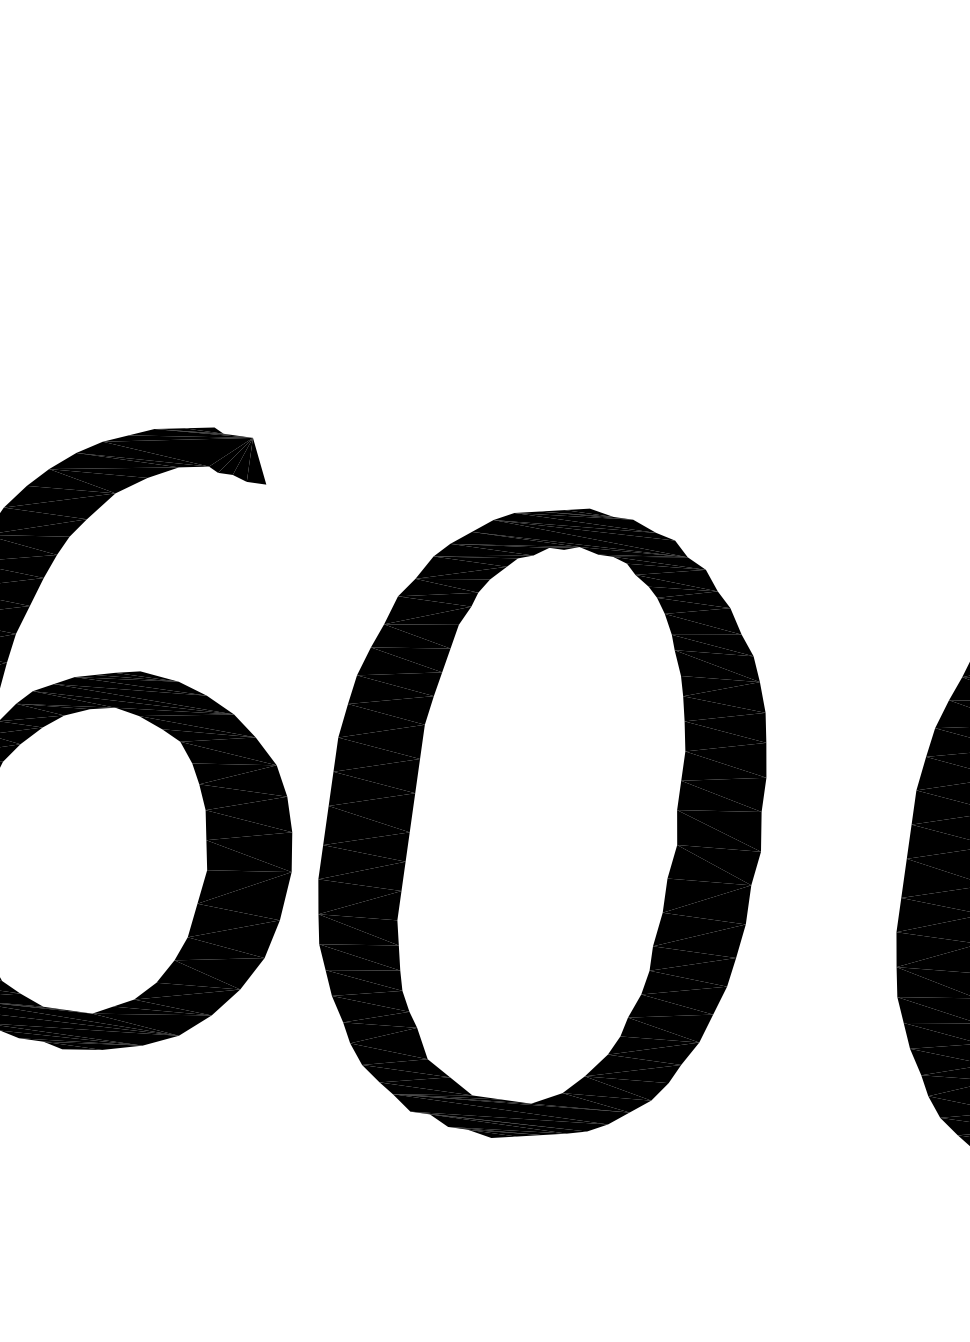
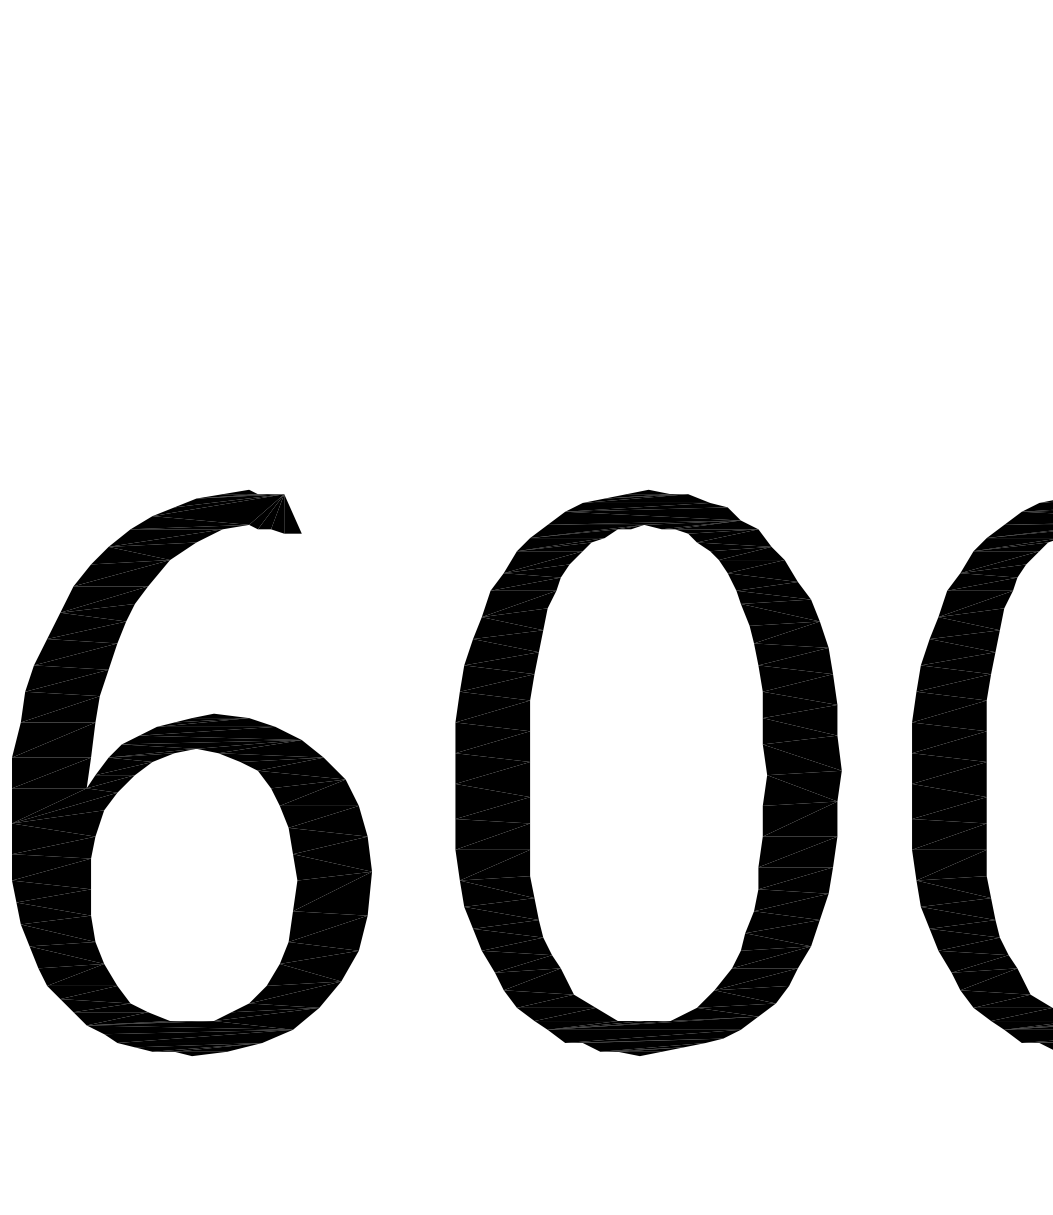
part: (545, 823) -> (648, 772), moved

